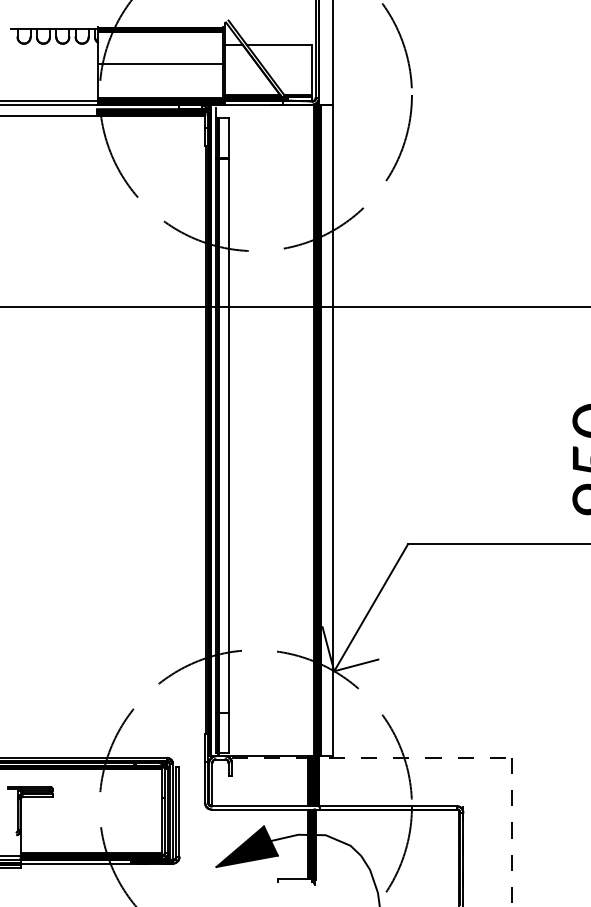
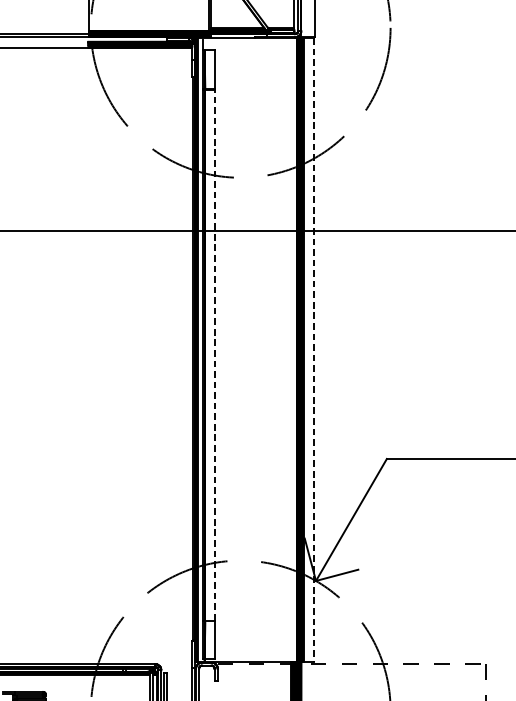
line: (332, 431) -> (314, 350), solid -> dashed
line: (229, 435) -> (215, 354), solid -> dashed

